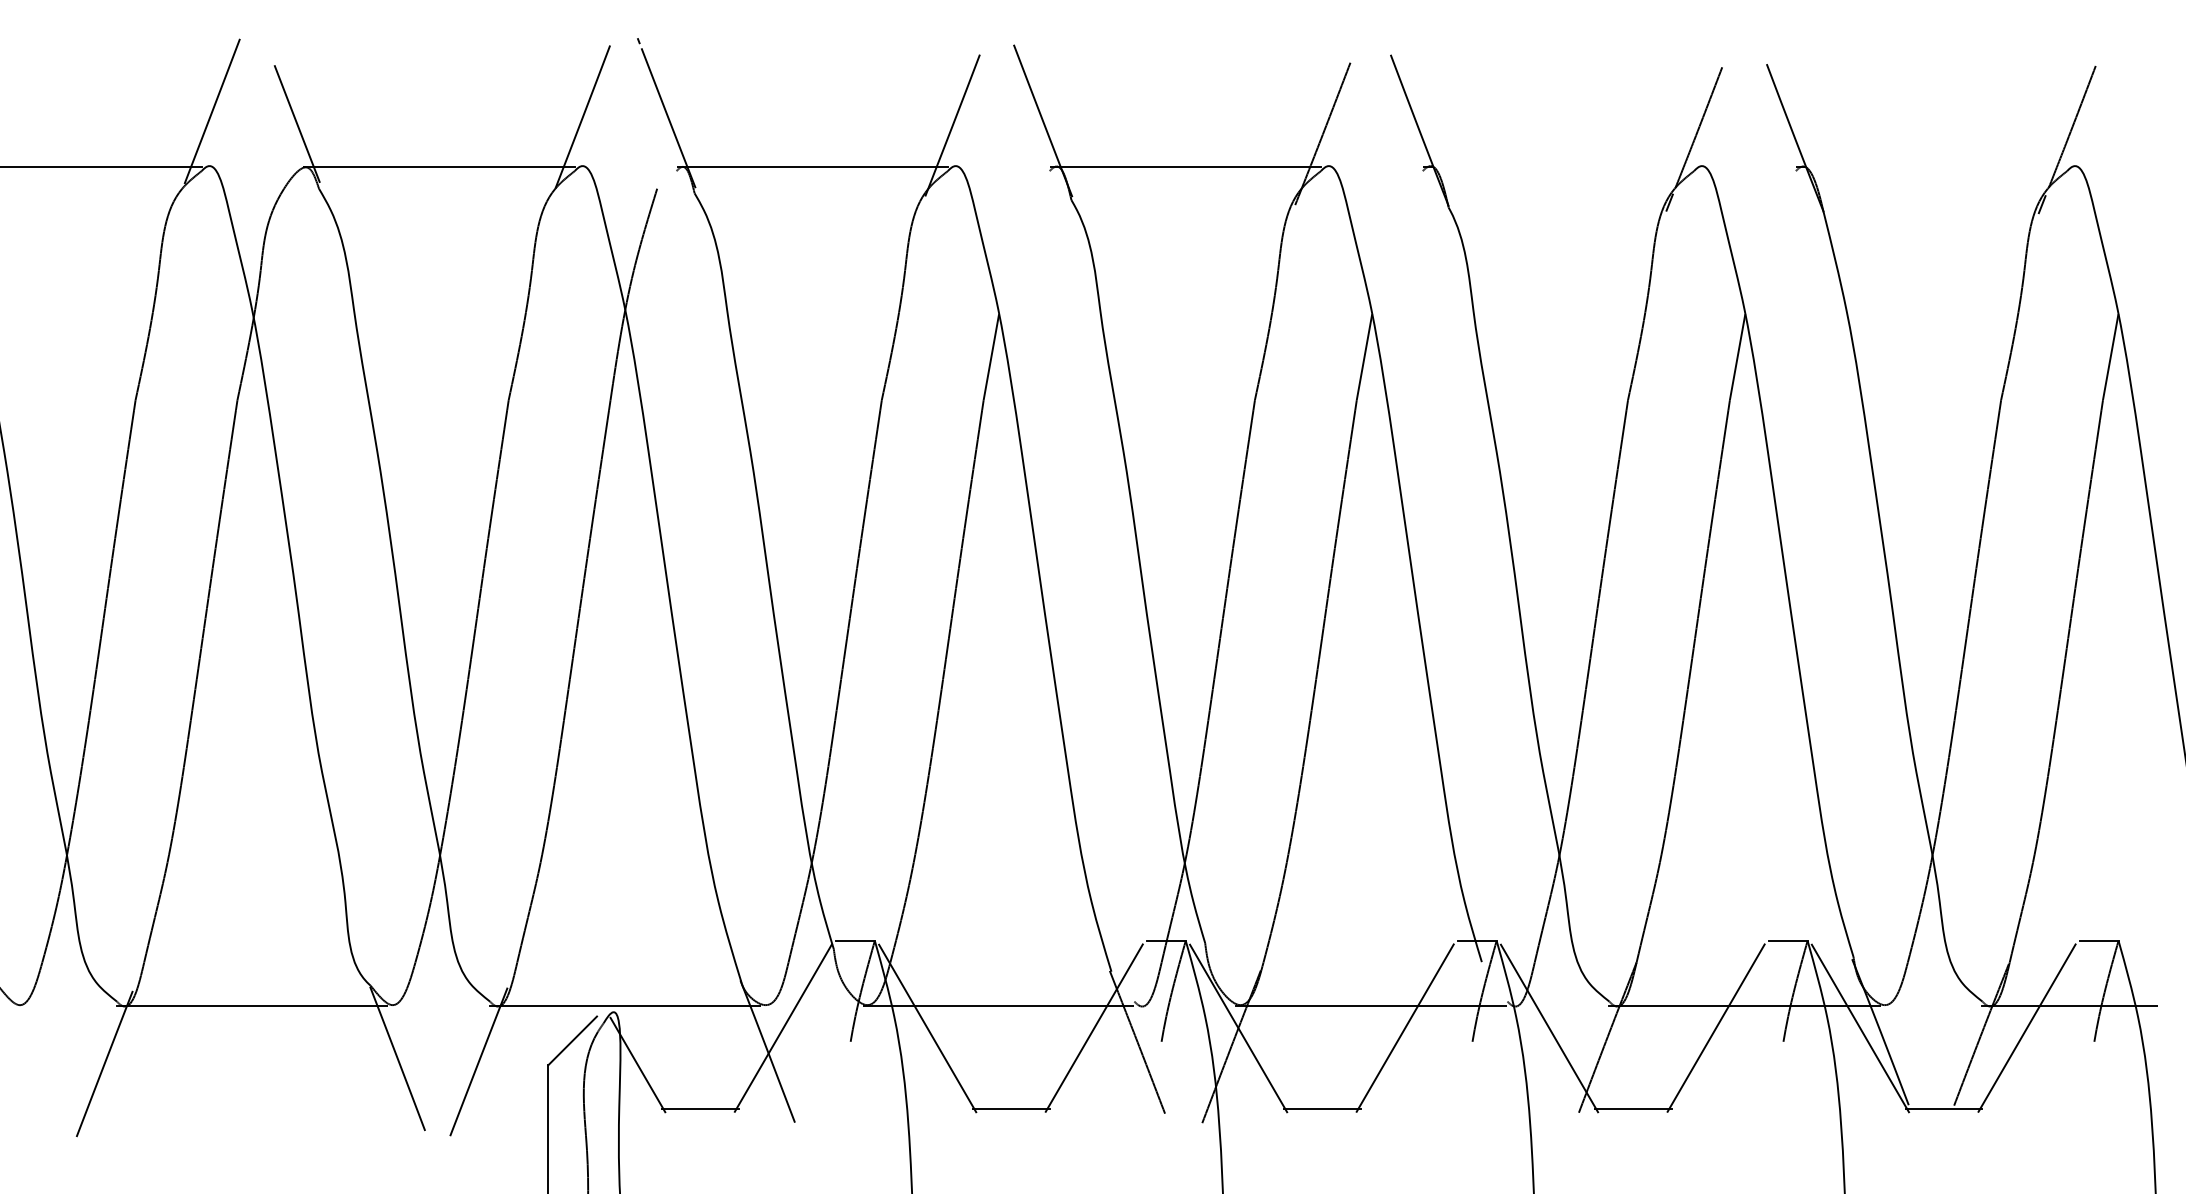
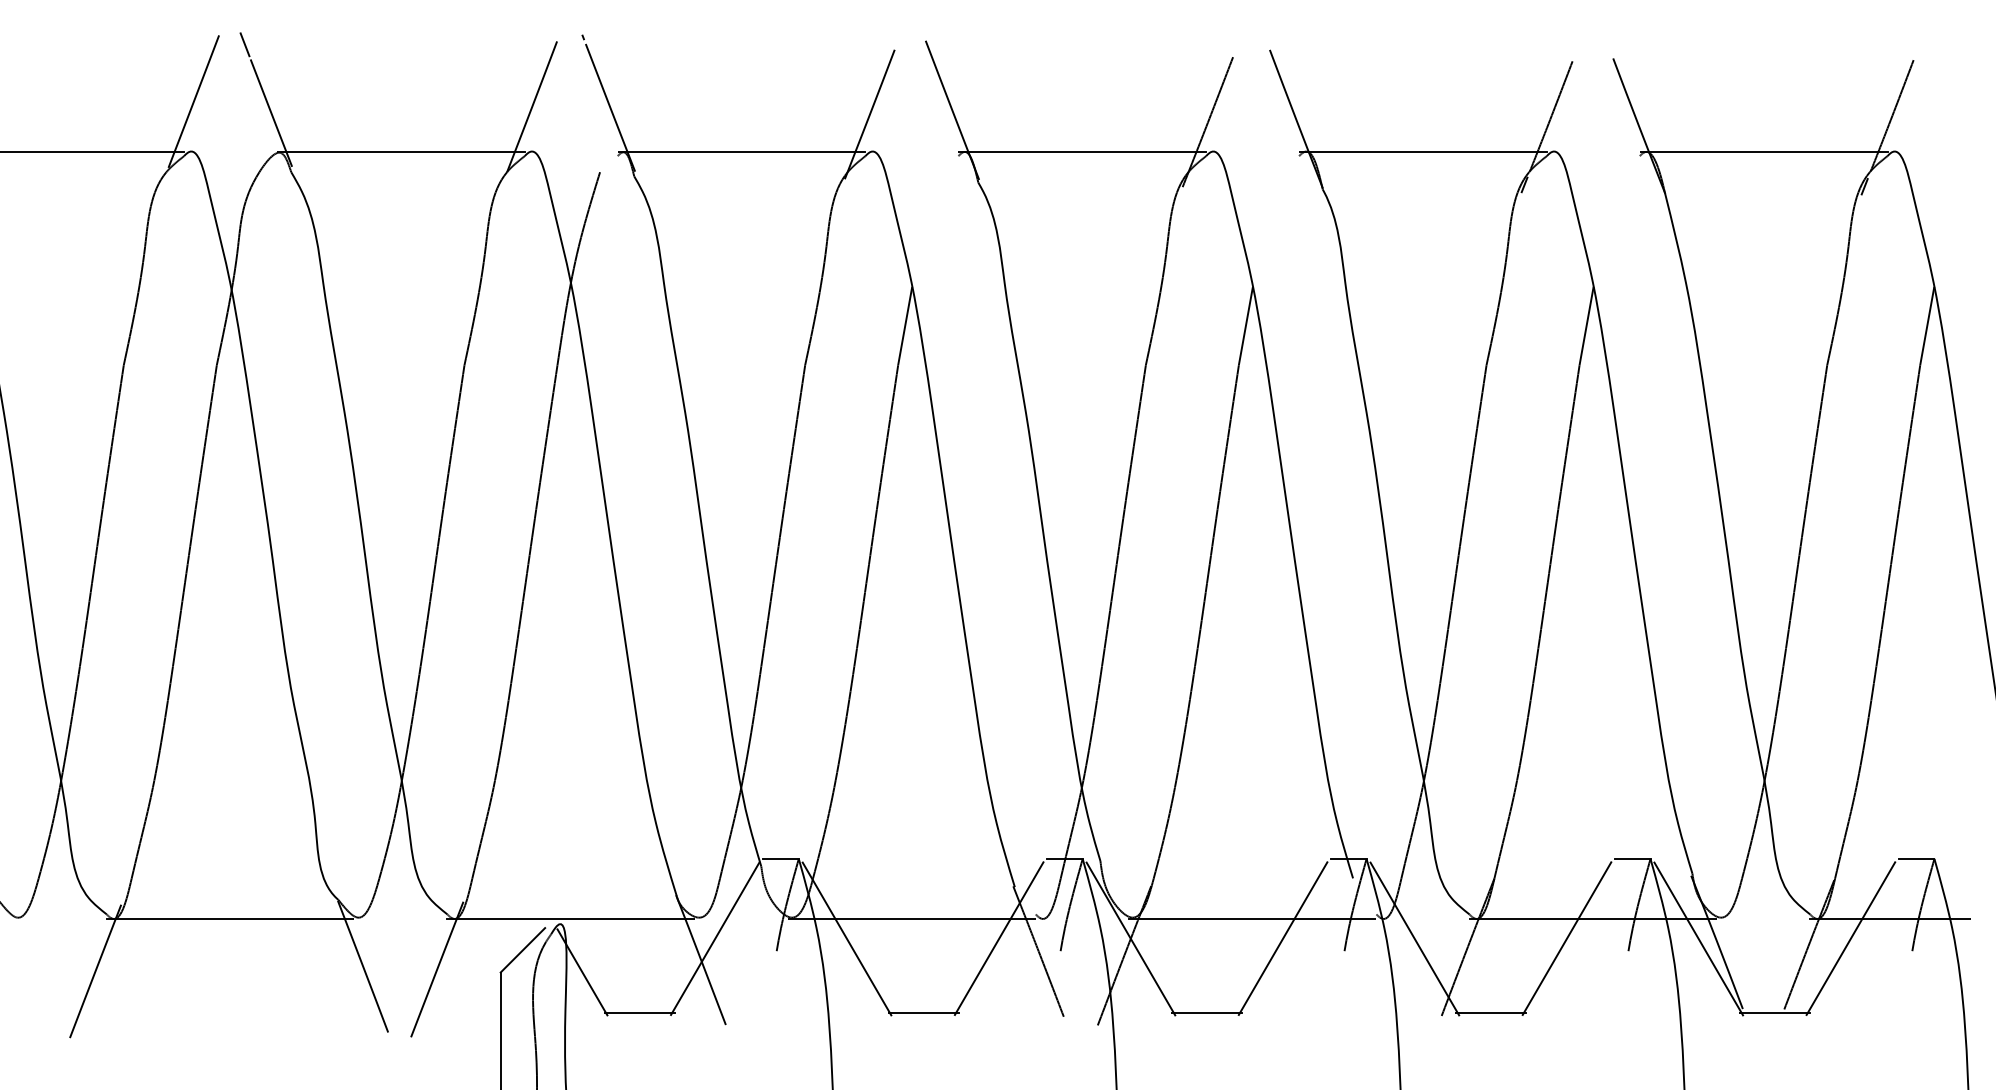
line: (268, 48) -> (245, 44), added
line: (1563, 166) -> (1427, 151), added
line: (1936, 166) -> (1768, 151), added

